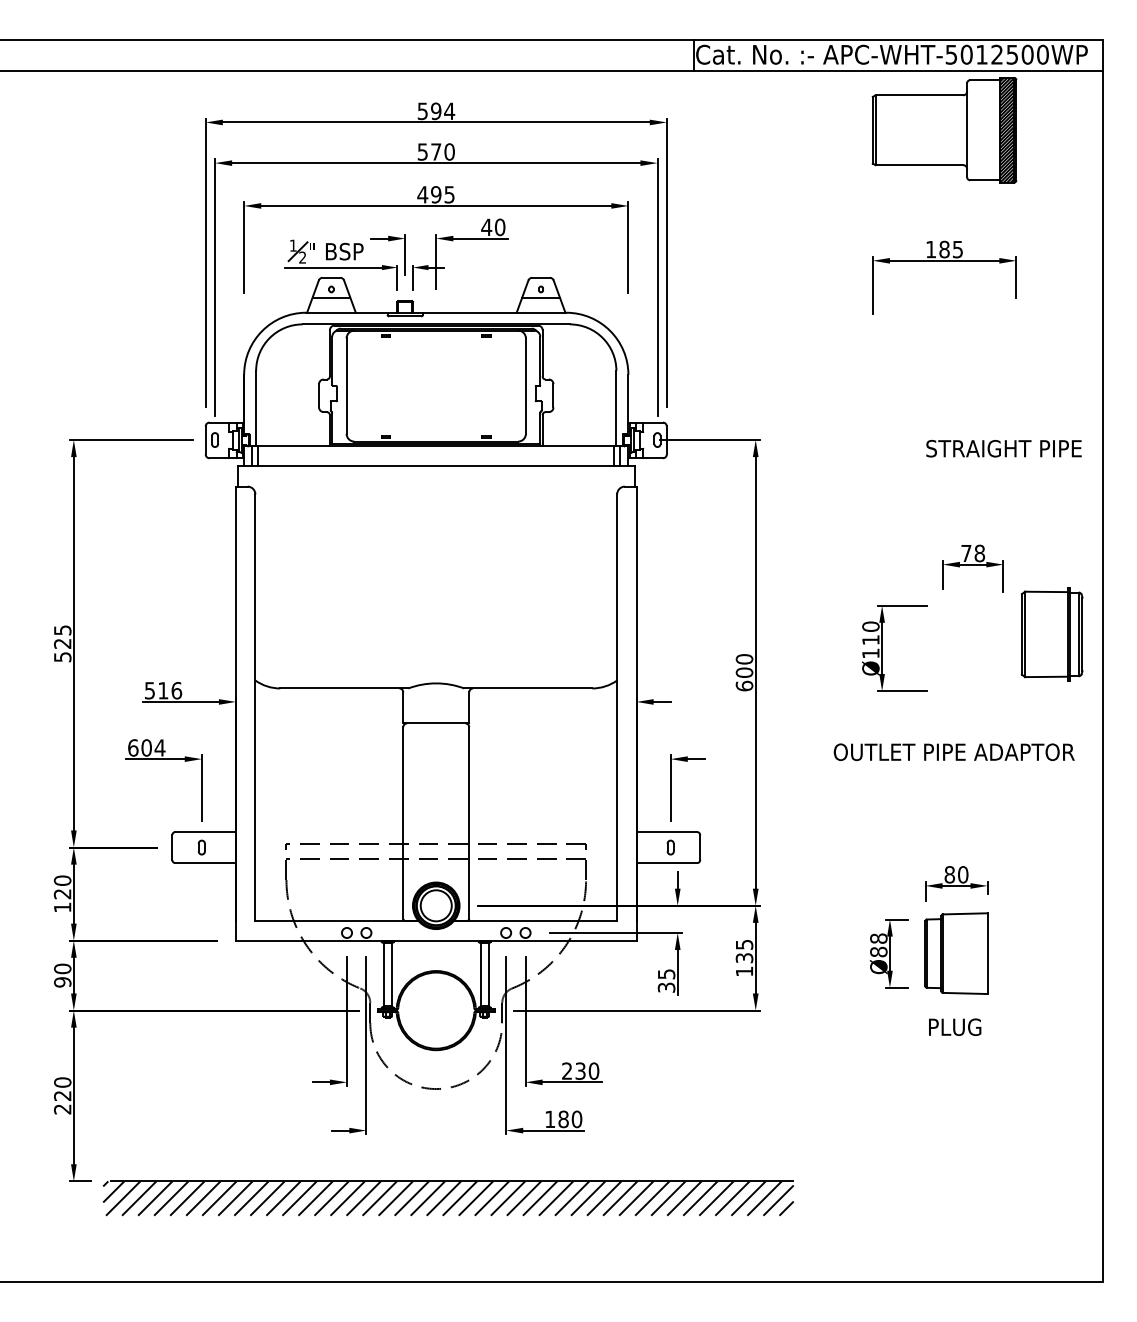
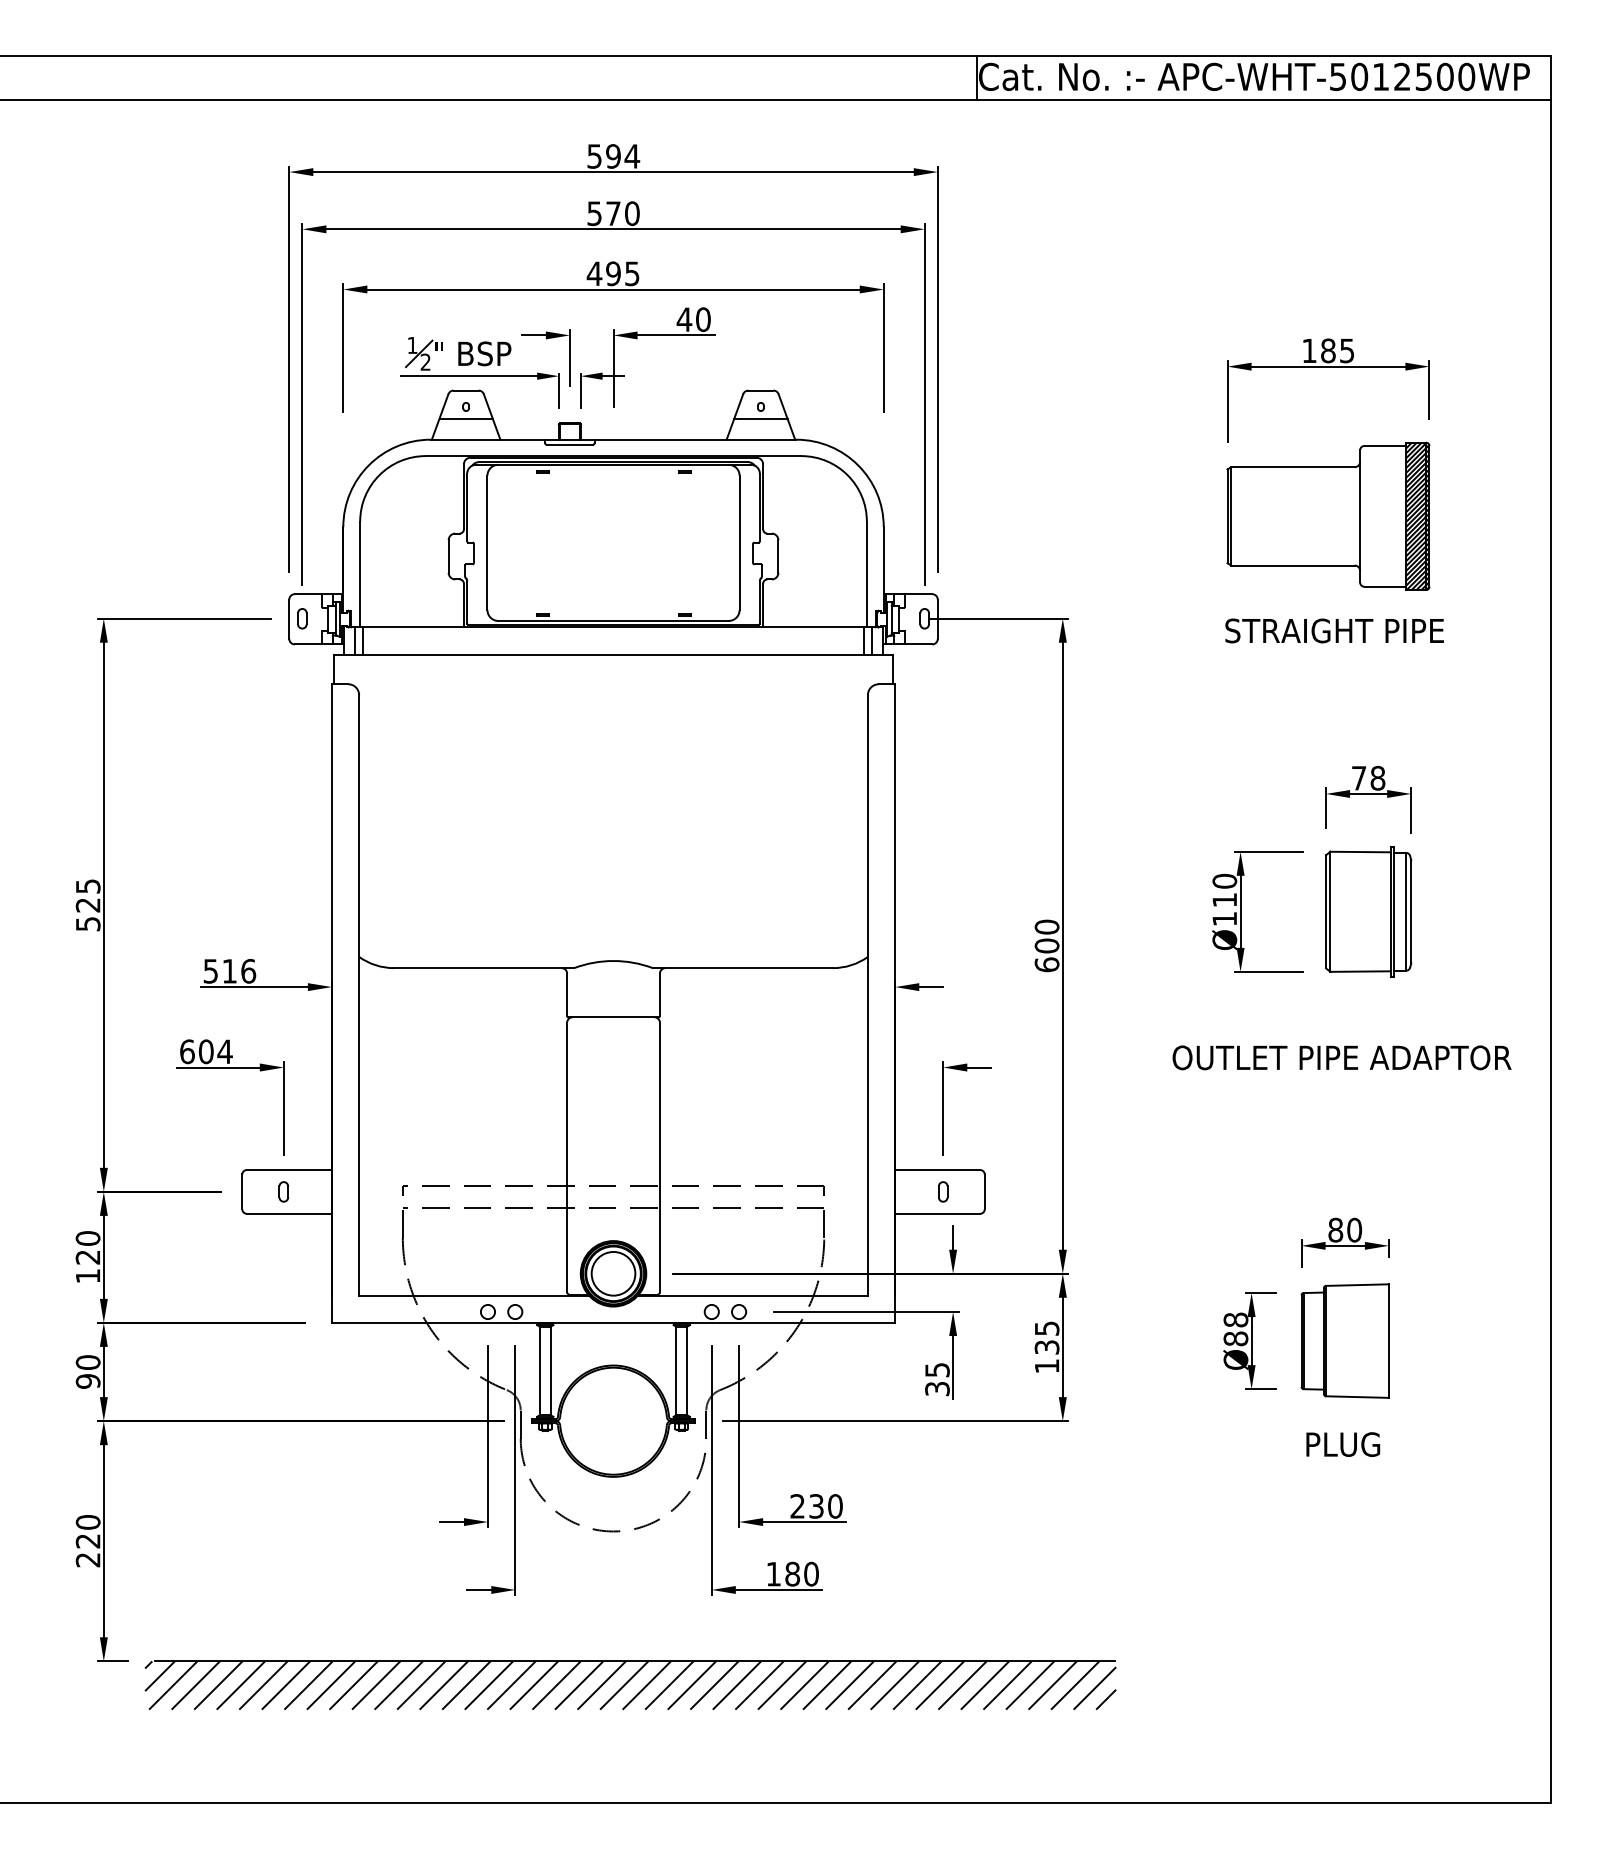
part: (944, 130) -> (1328, 516), moved
text: (1003, 448) -> (1333, 630), moved
part: (1051, 634) -> (1367, 911), moved

